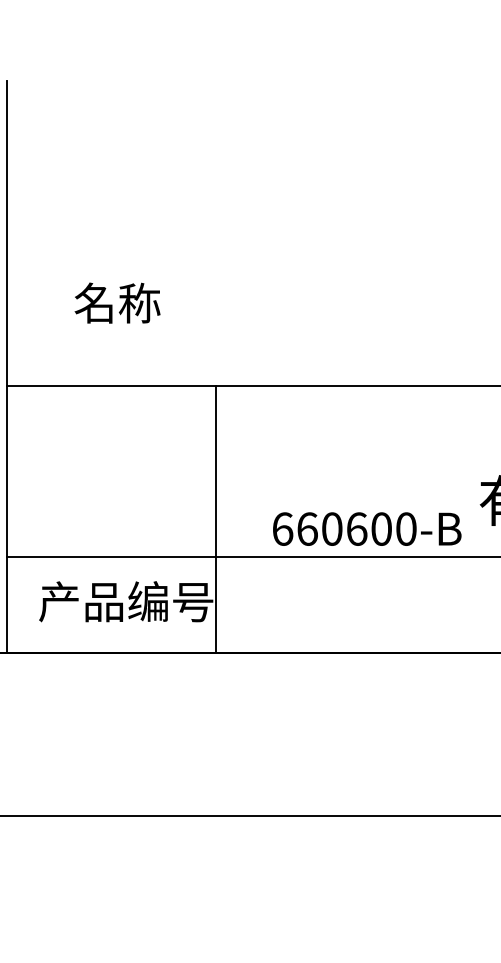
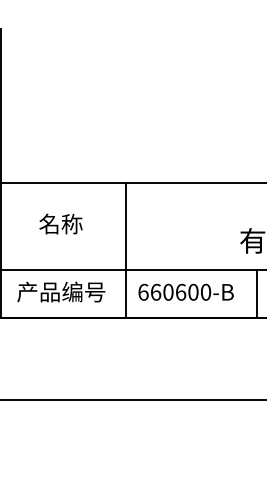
text: (116, 302) -> (60, 223), moved
line: (215, 517) -> (125, 249), moved
text: (365, 527) -> (185, 291), moved

